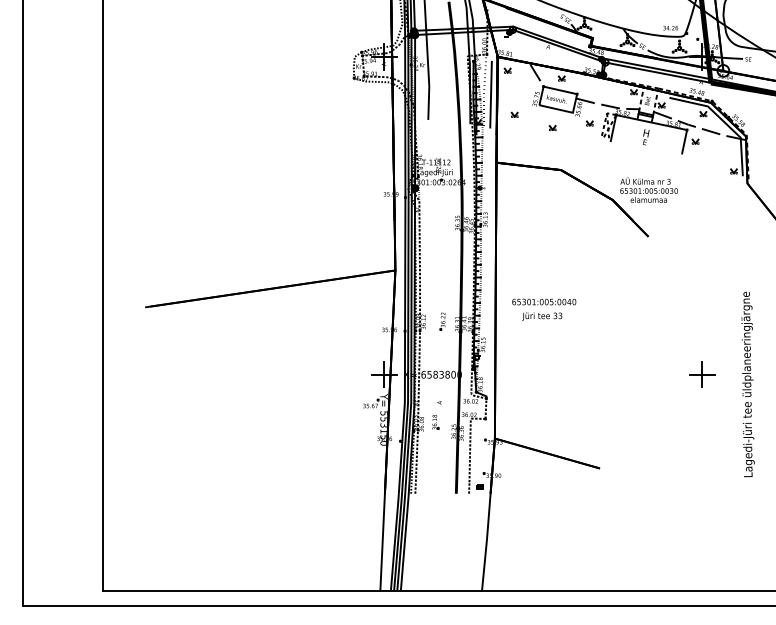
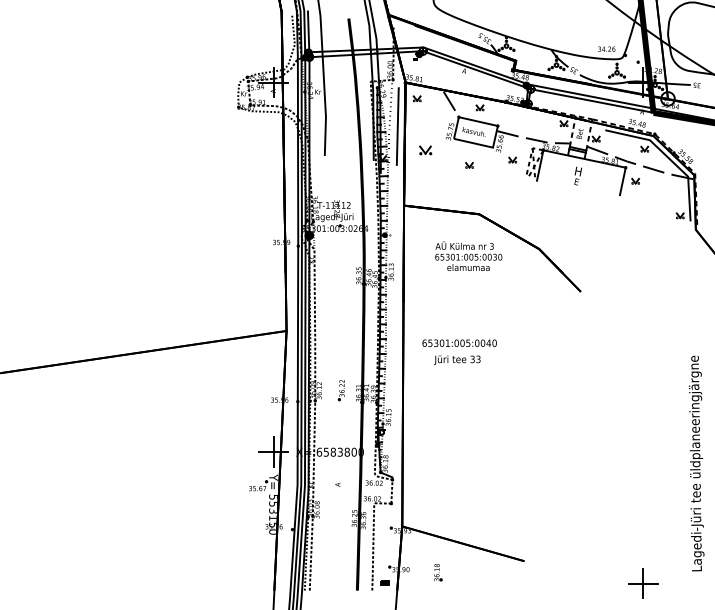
part: (514, 114) -> (425, 149), size x1.6
text: (648, 189) -> (468, 255), moved
text: (544, 309) -> (459, 351), moved
part: (702, 374) -> (643, 583), moved
part: (435, 422) -> (437, 572), moved

